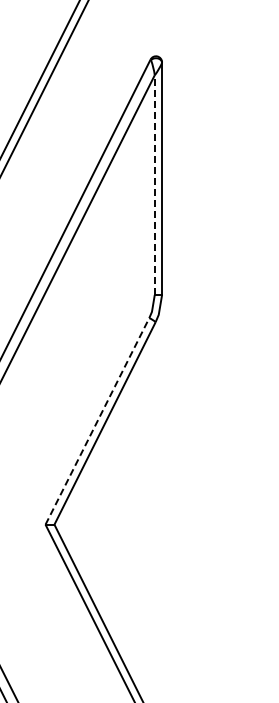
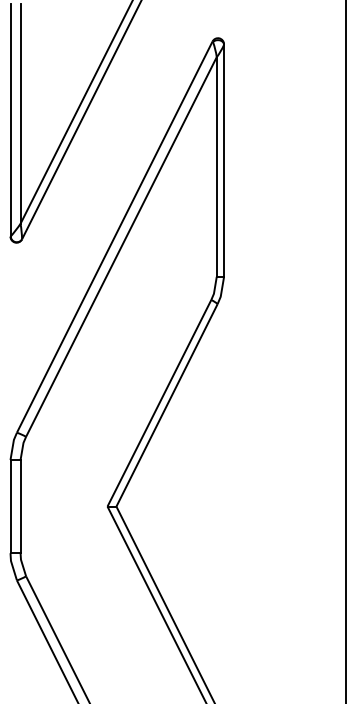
line: (154, 185) -> (216, 167), dashed -> solid
line: (97, 421) -> (159, 403), dashed -> solid

